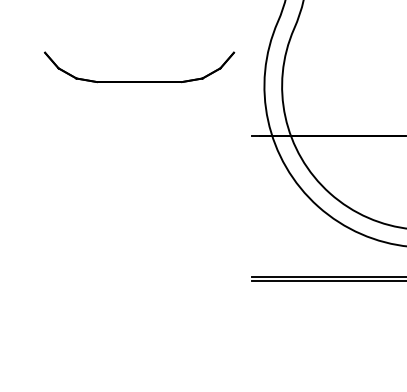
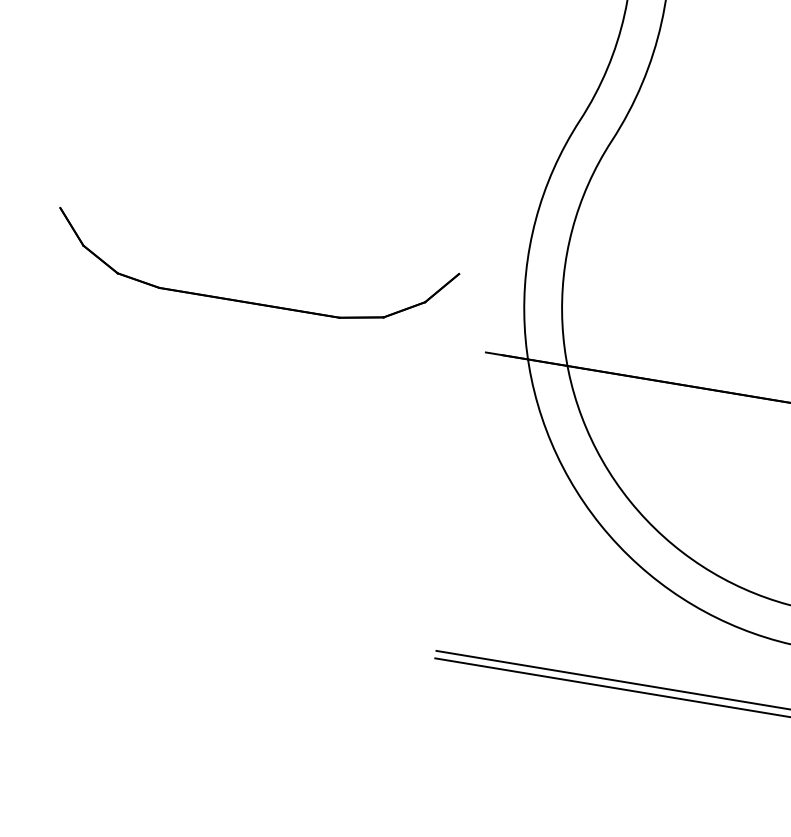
part: (139, 81) -> (249, 301), moved

